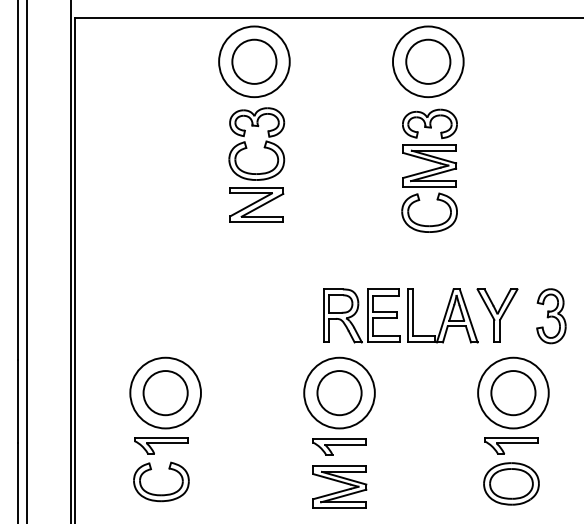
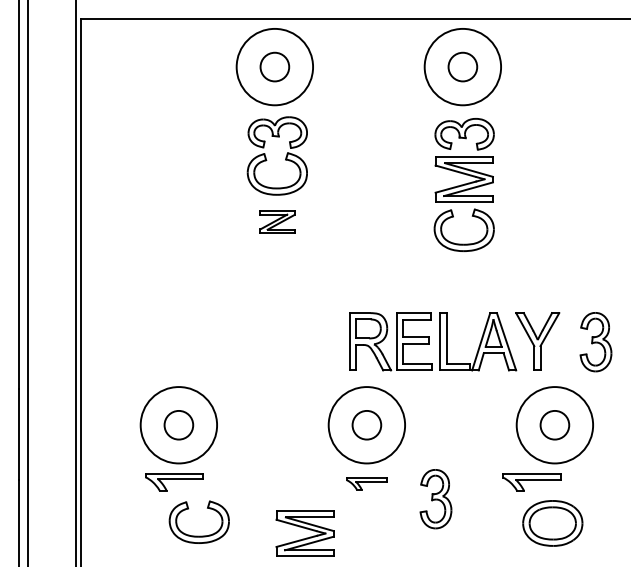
circle: (254, 61) -> (274, 66), size x0.6
circle: (427, 61) -> (462, 66), size x0.6
part: (256, 205) -> (277, 222), size x0.6
circle: (165, 393) -> (178, 425), size x0.6
circle: (339, 393) -> (366, 425), size x0.6
circle: (513, 393) -> (554, 425), size x0.6
part: (339, 446) -> (366, 483), size x0.7
part: (511, 446) -> (531, 482), moved
part: (402, 461) -> (435, 499), added
part: (339, 486) -> (304, 533), moved
part: (160, 494) -> (198, 535), moved

